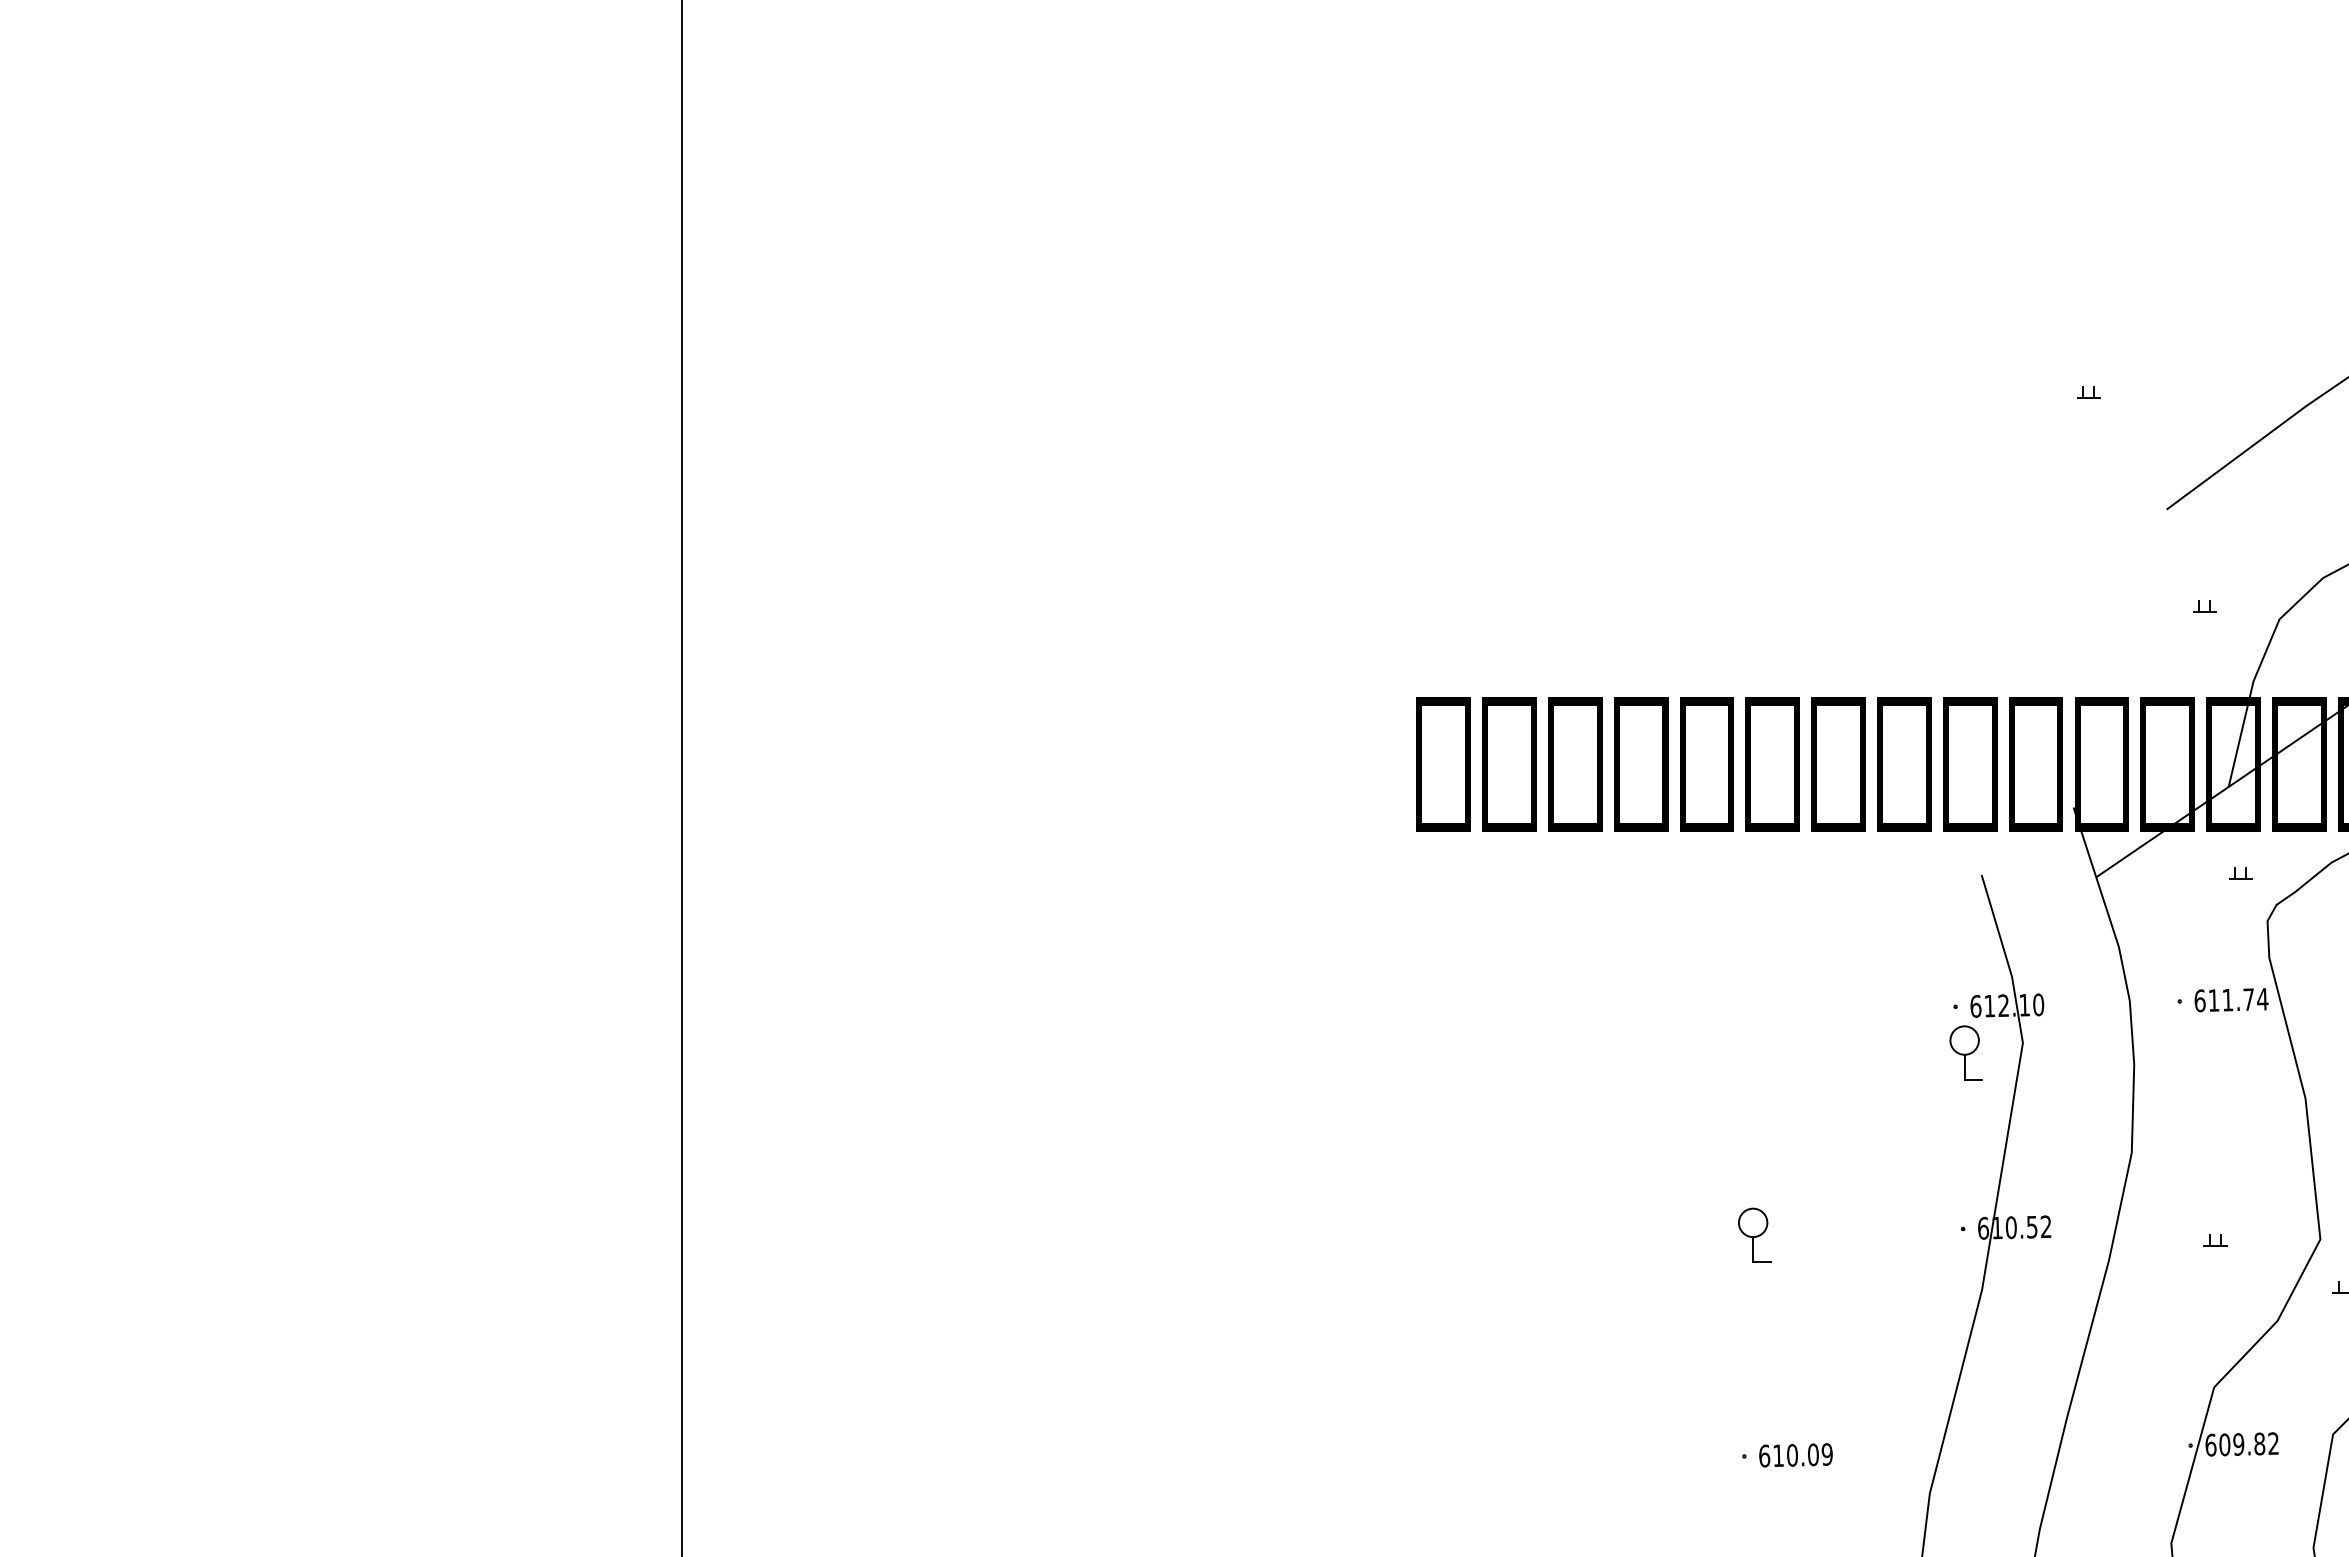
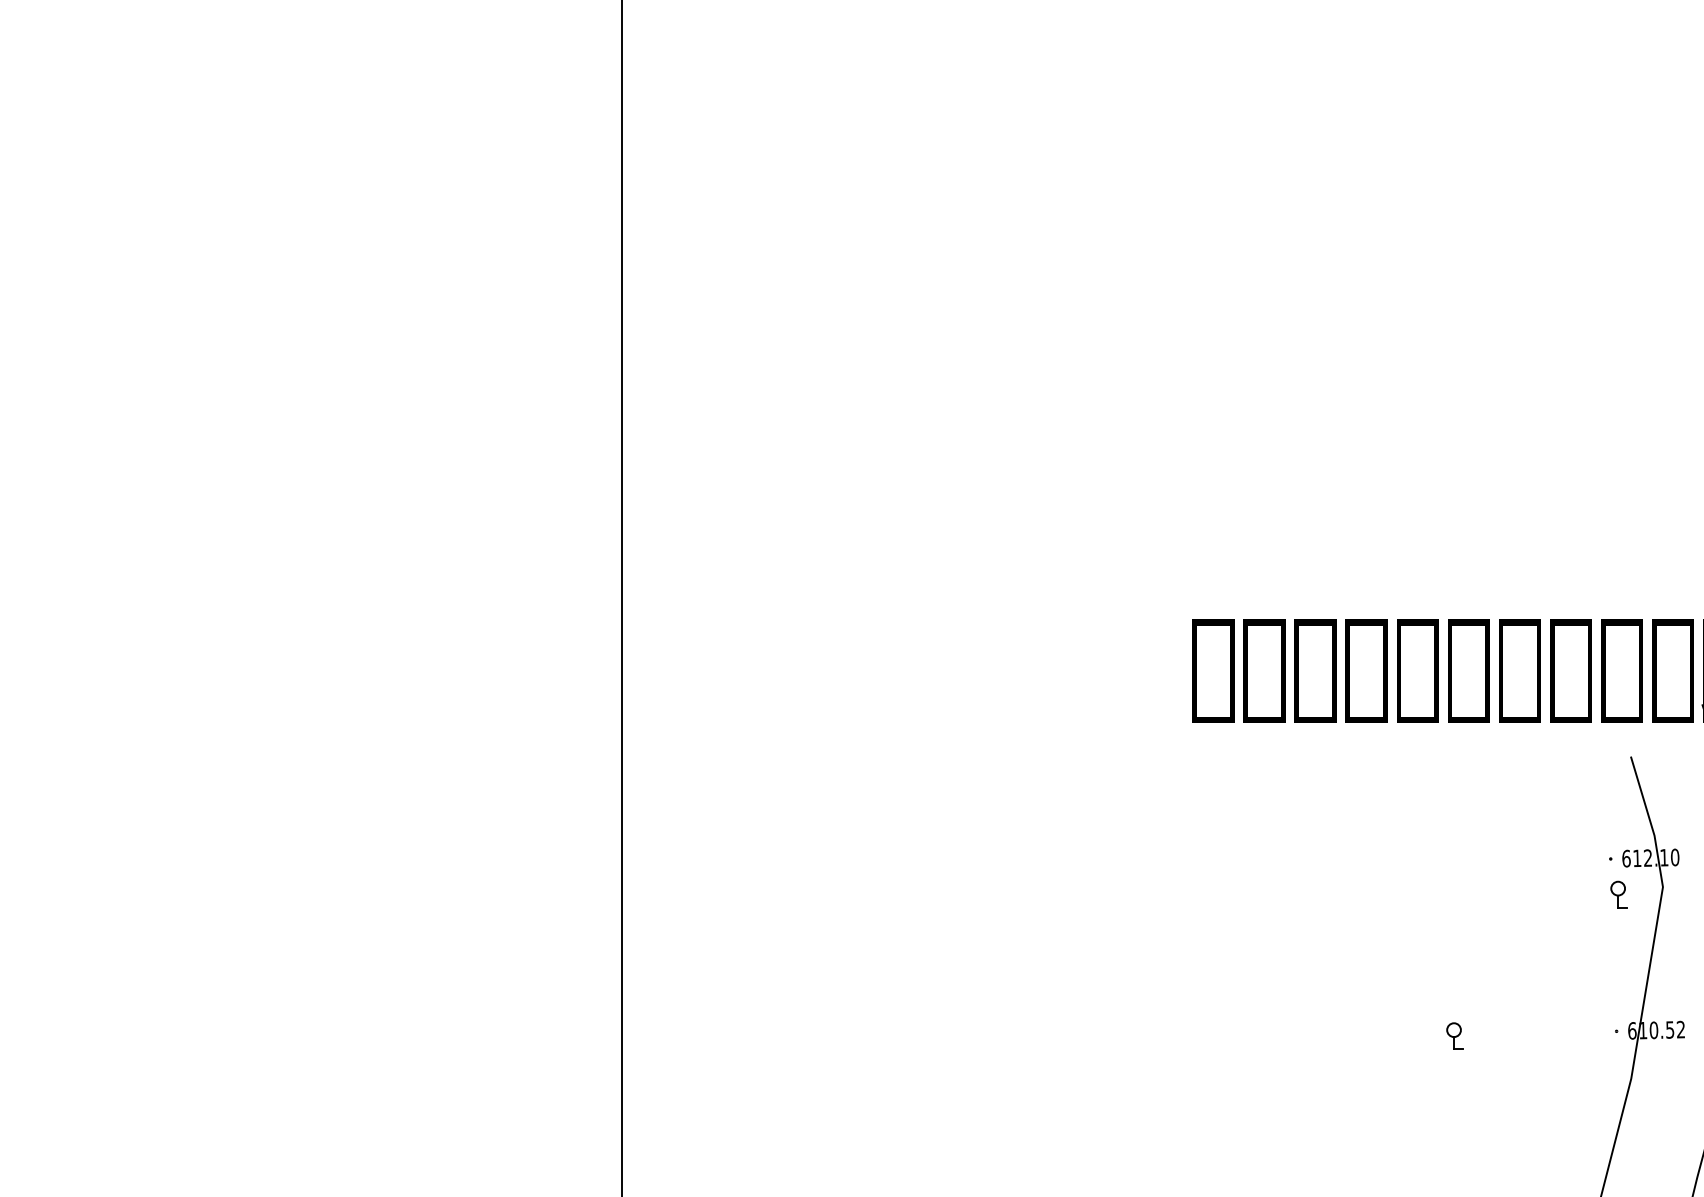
part: (1965, 1052) -> (1618, 894), size x0.62
part: (1754, 1234) -> (1454, 1035), size x0.62

